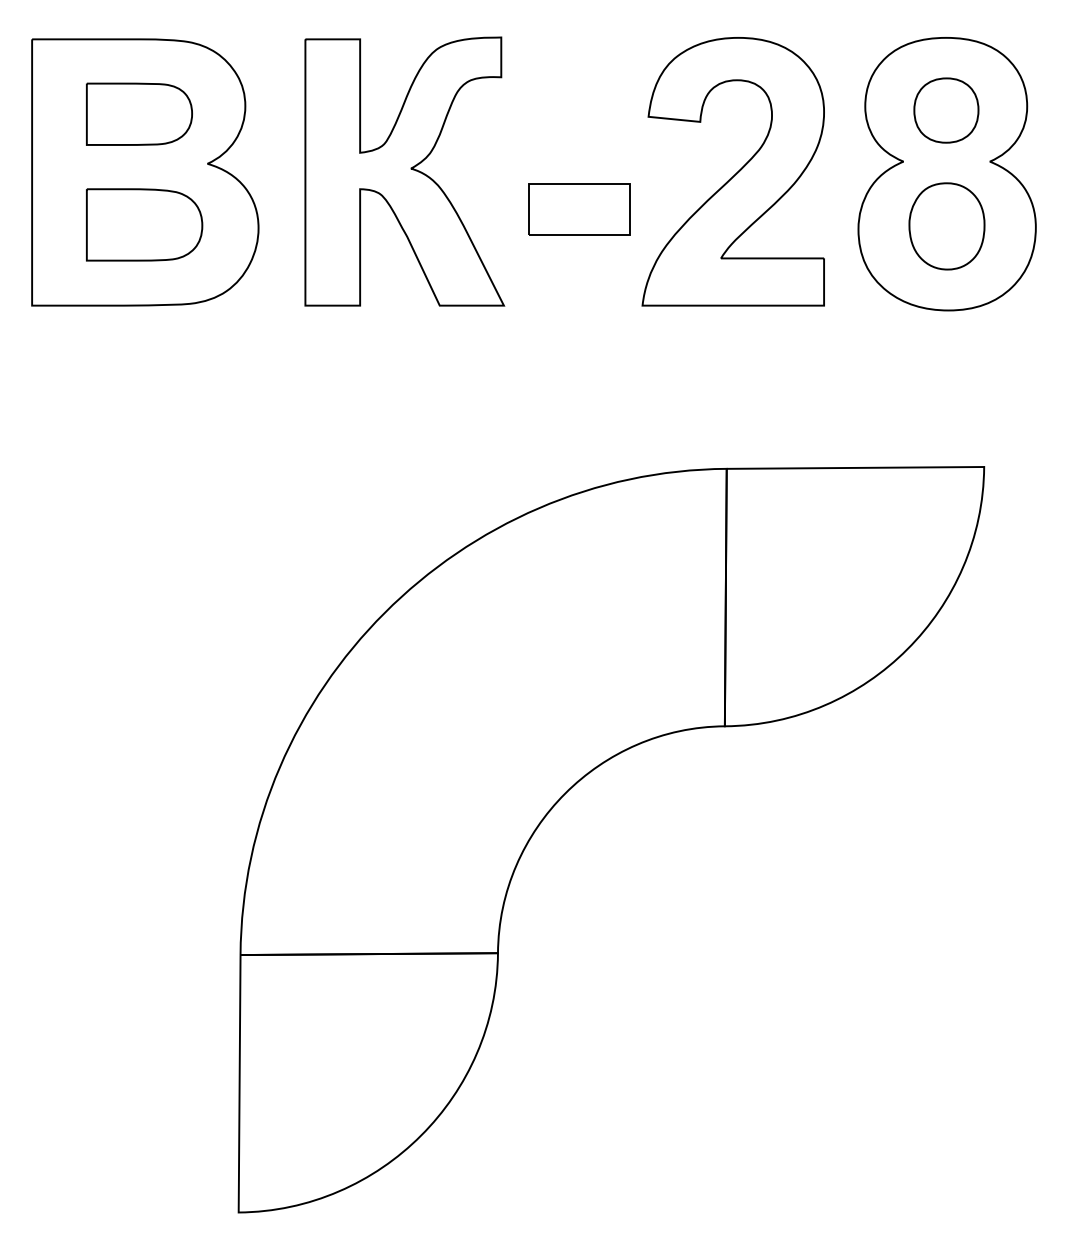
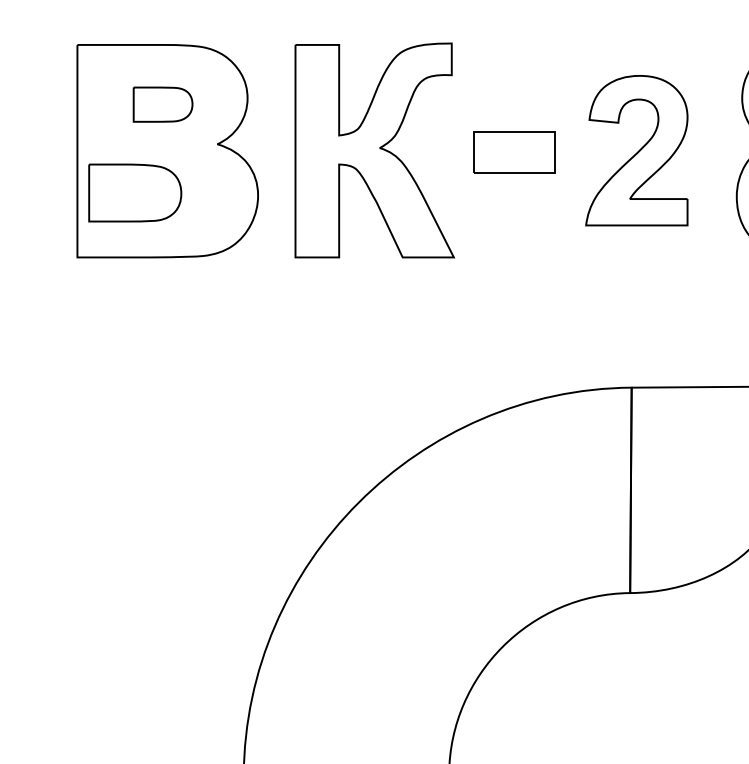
part: (139, 113) -> (163, 104), size x0.7
part: (732, 171) -> (636, 150), size x0.7
part: (579, 209) -> (514, 152), moved
part: (144, 224) -> (135, 192), moved

